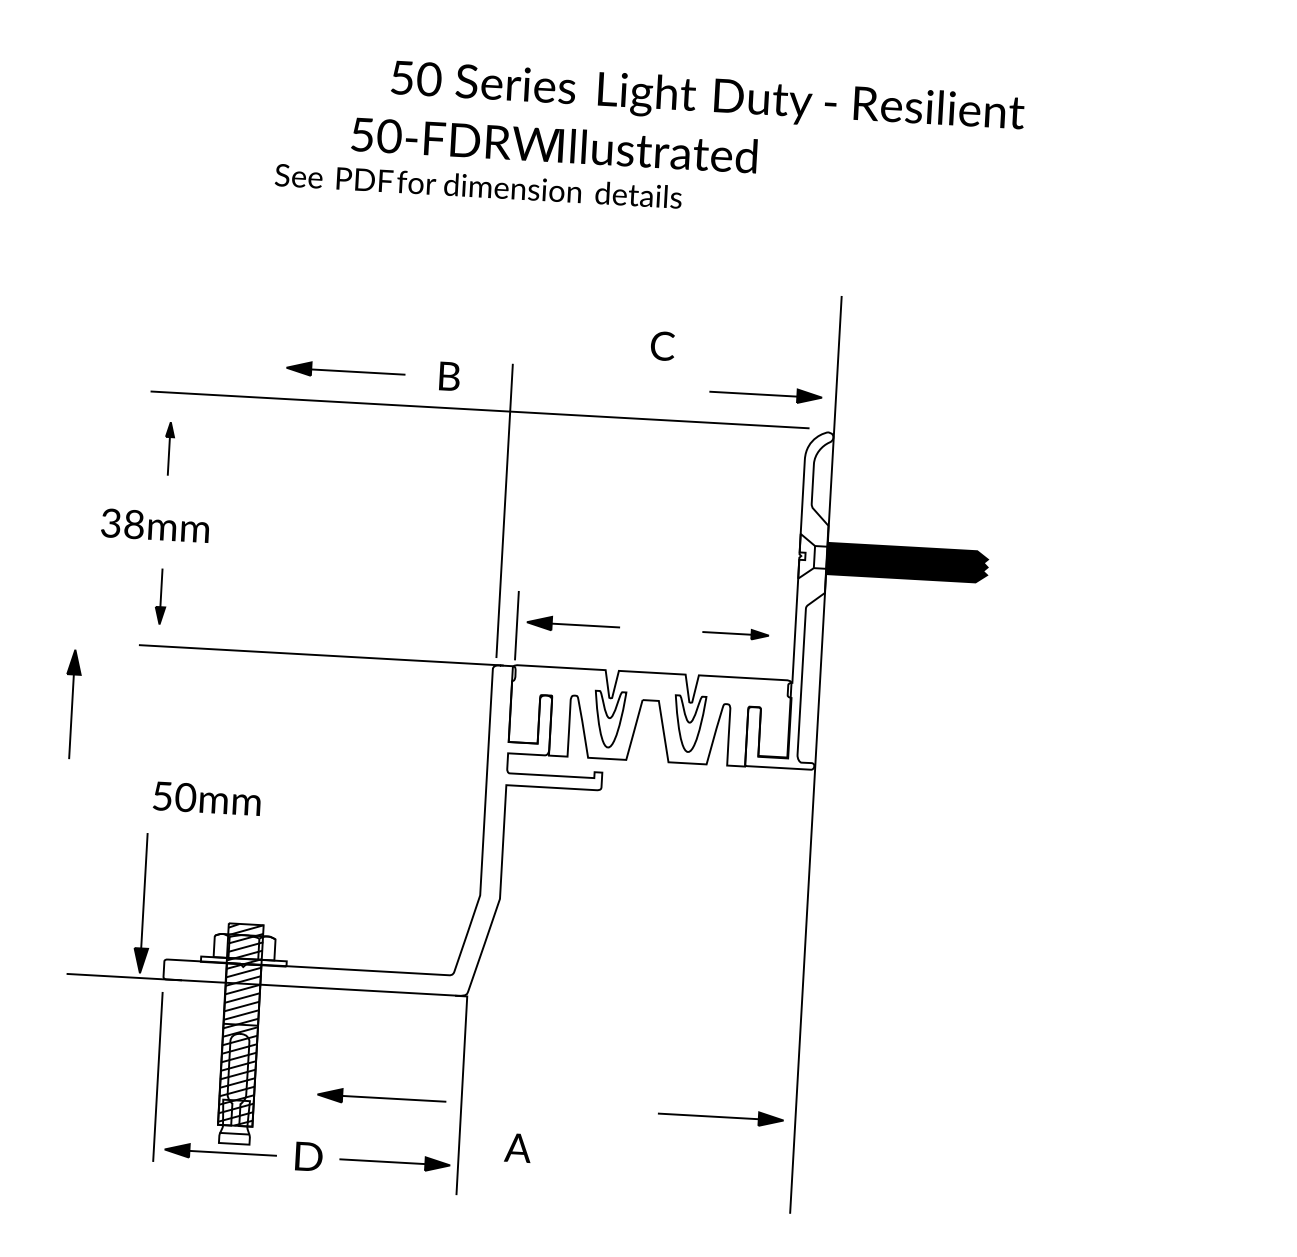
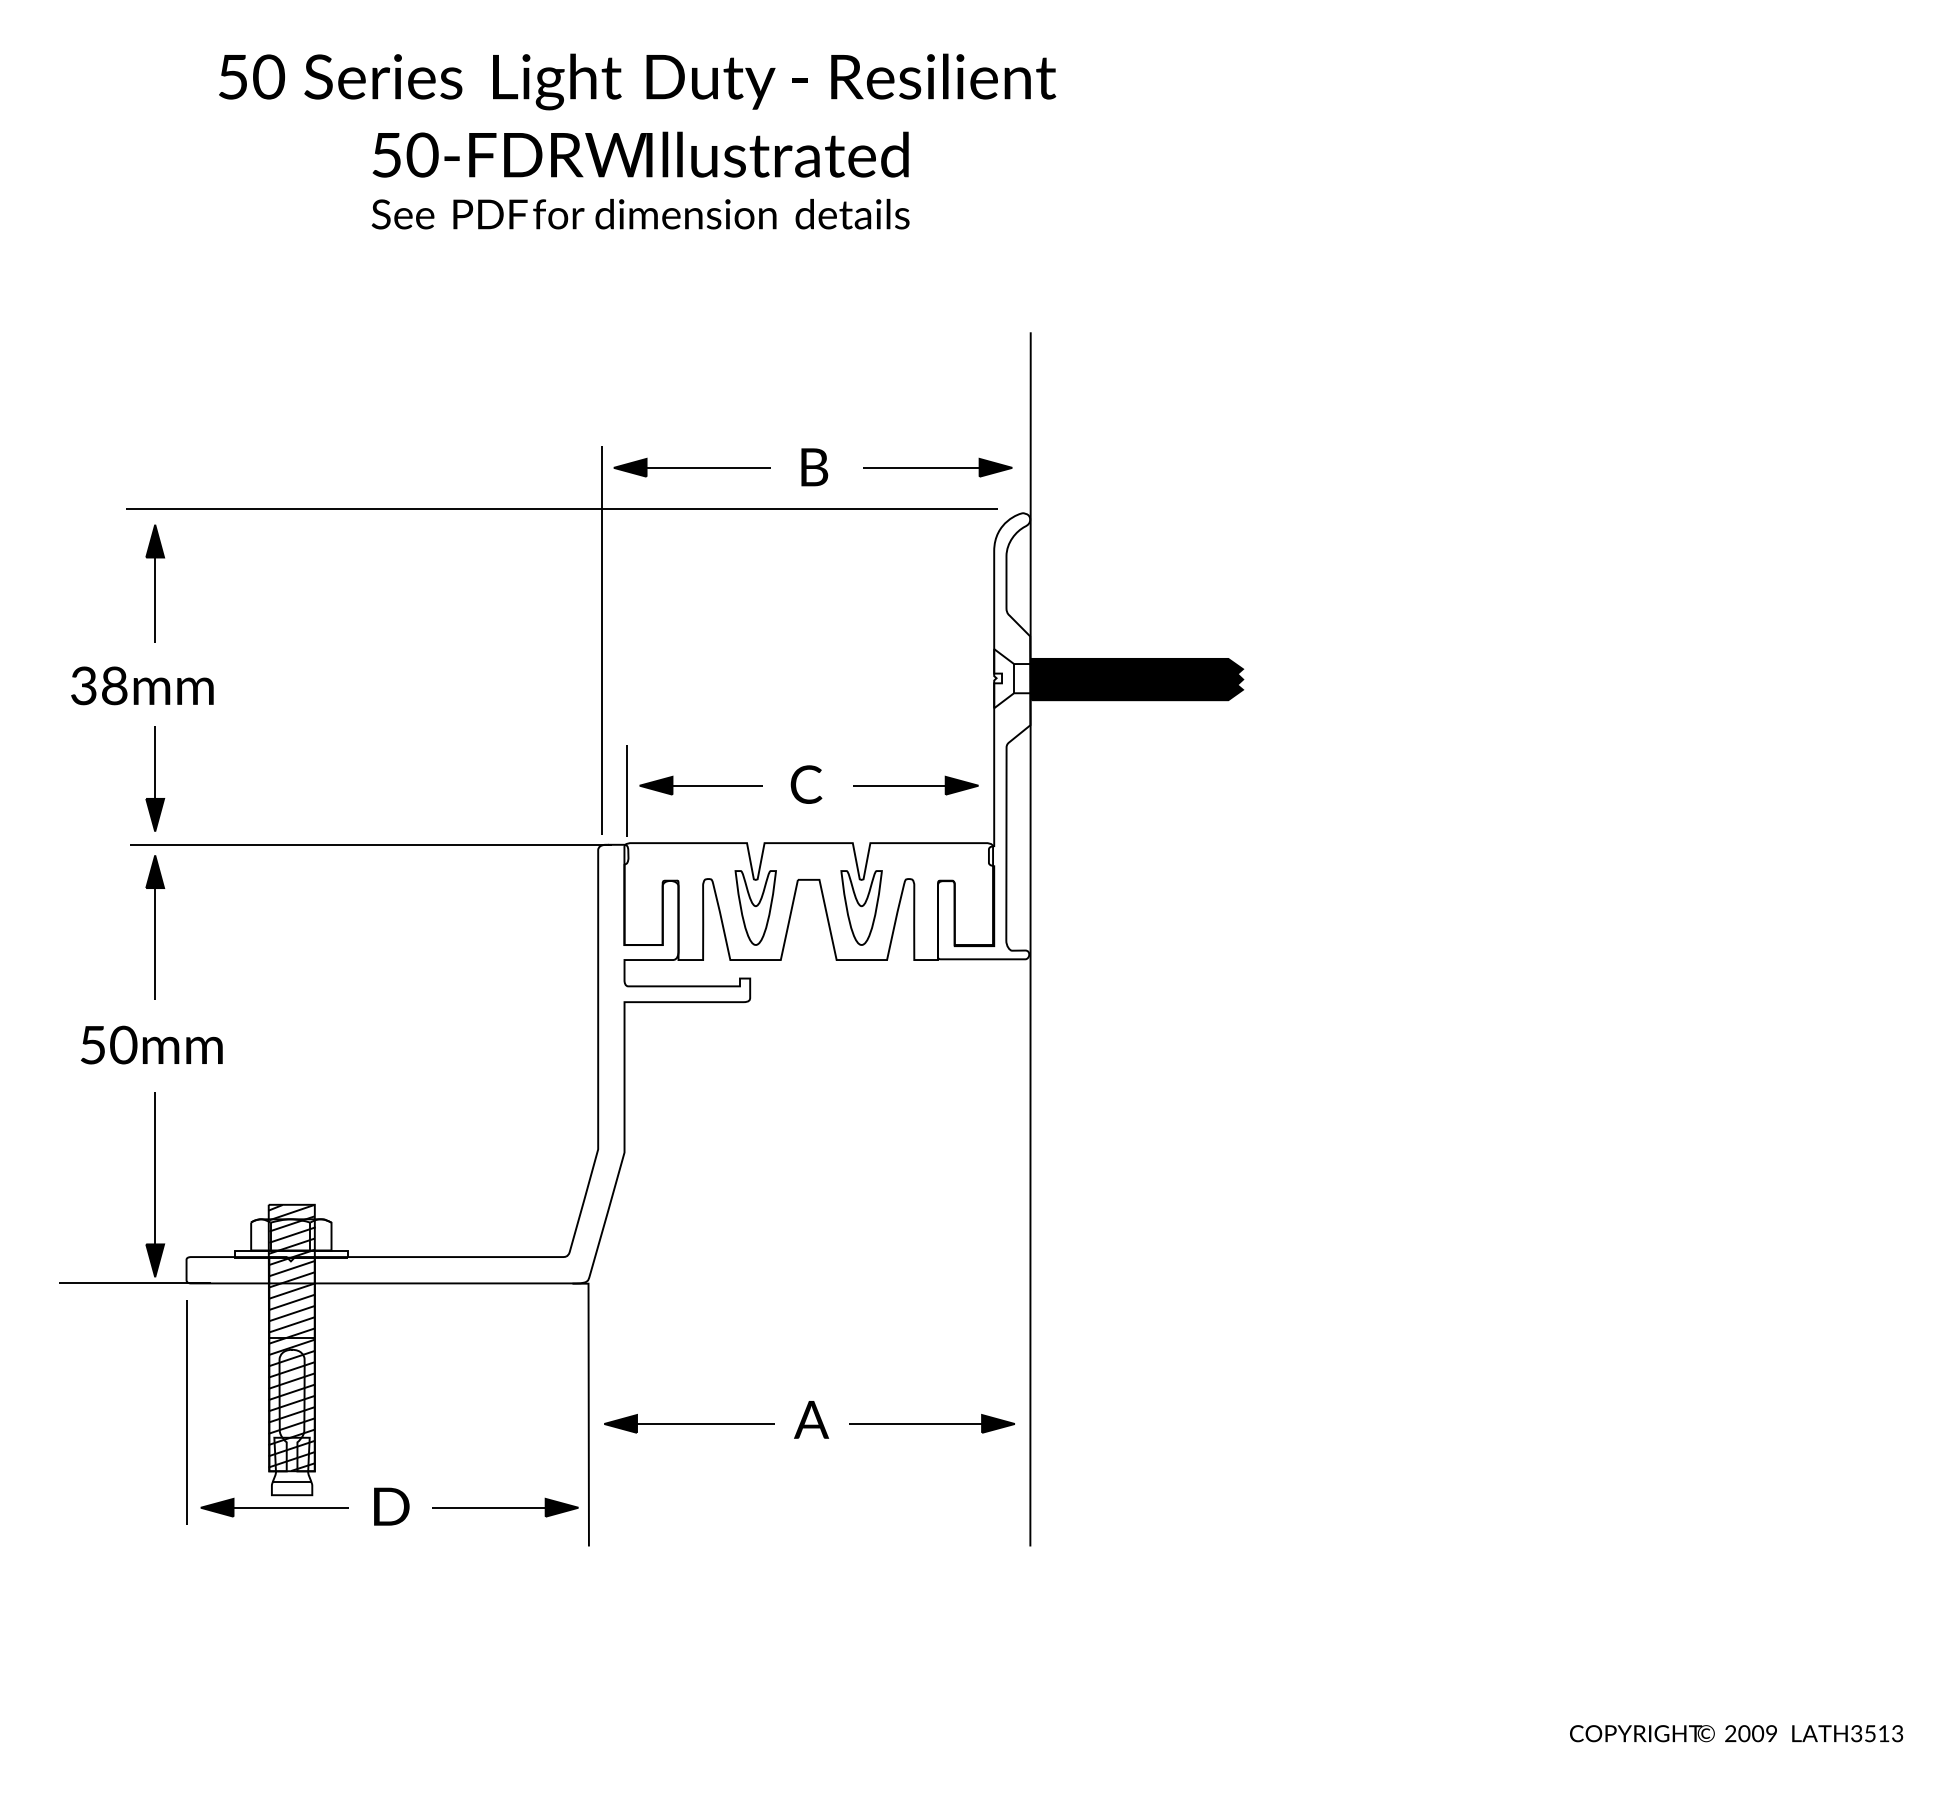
text: (707, 98) -> (637, 81), moved
text: (478, 186) -> (640, 214), moved
text: (662, 346) -> (806, 784), moved
part: (345, 370) -> (691, 467), moved
text: (449, 376) -> (814, 467), moved
part: (169, 448) -> (155, 583), size x1.67
part: (161, 596) -> (155, 778), size x1.43
part: (735, 633) -> (915, 785), size x1.43
part: (72, 704) -> (155, 927), moved
text: (206, 798) -> (151, 1044), moved
part: (381, 1097) -> (689, 1423), moved
text: (517, 1147) -> (811, 1419), moved

